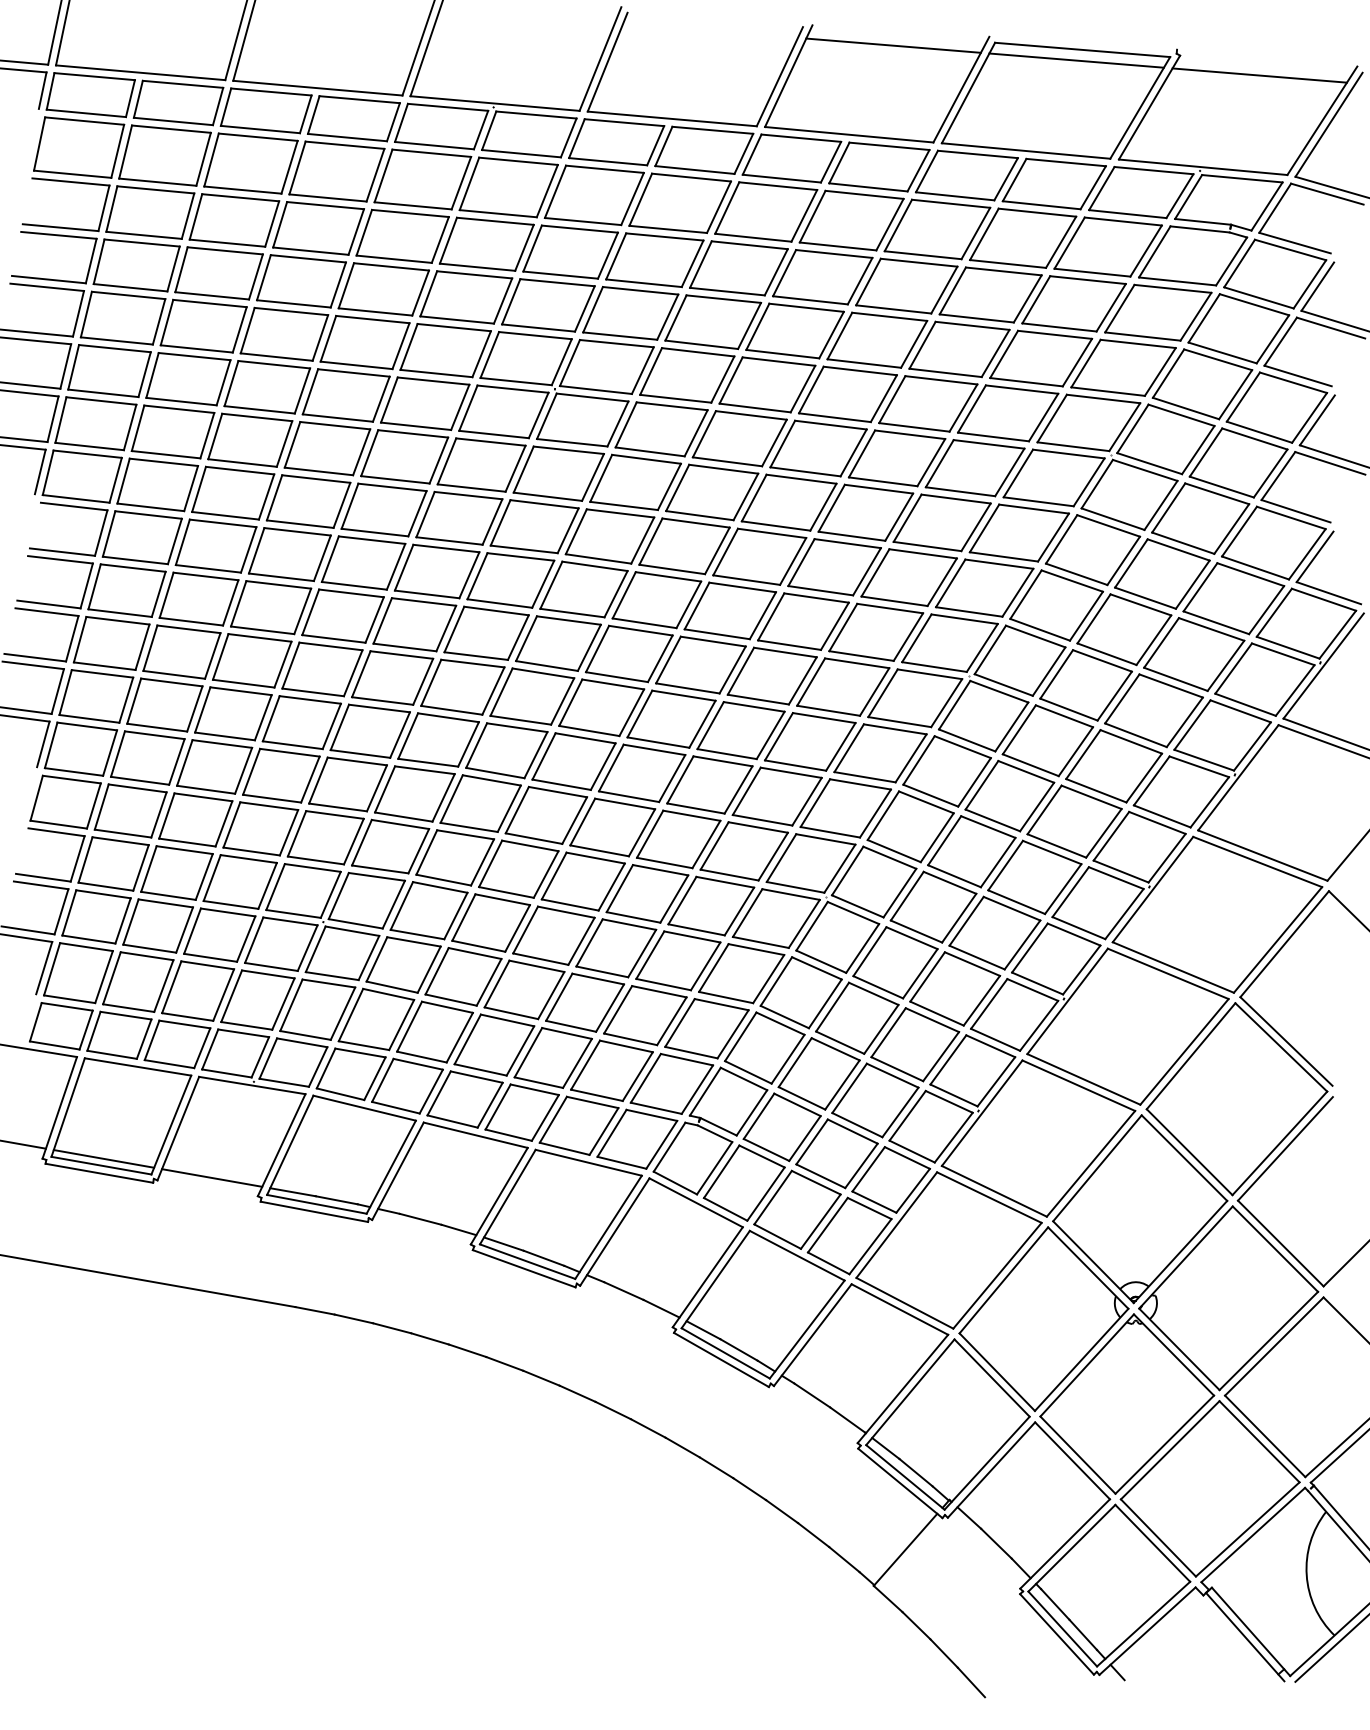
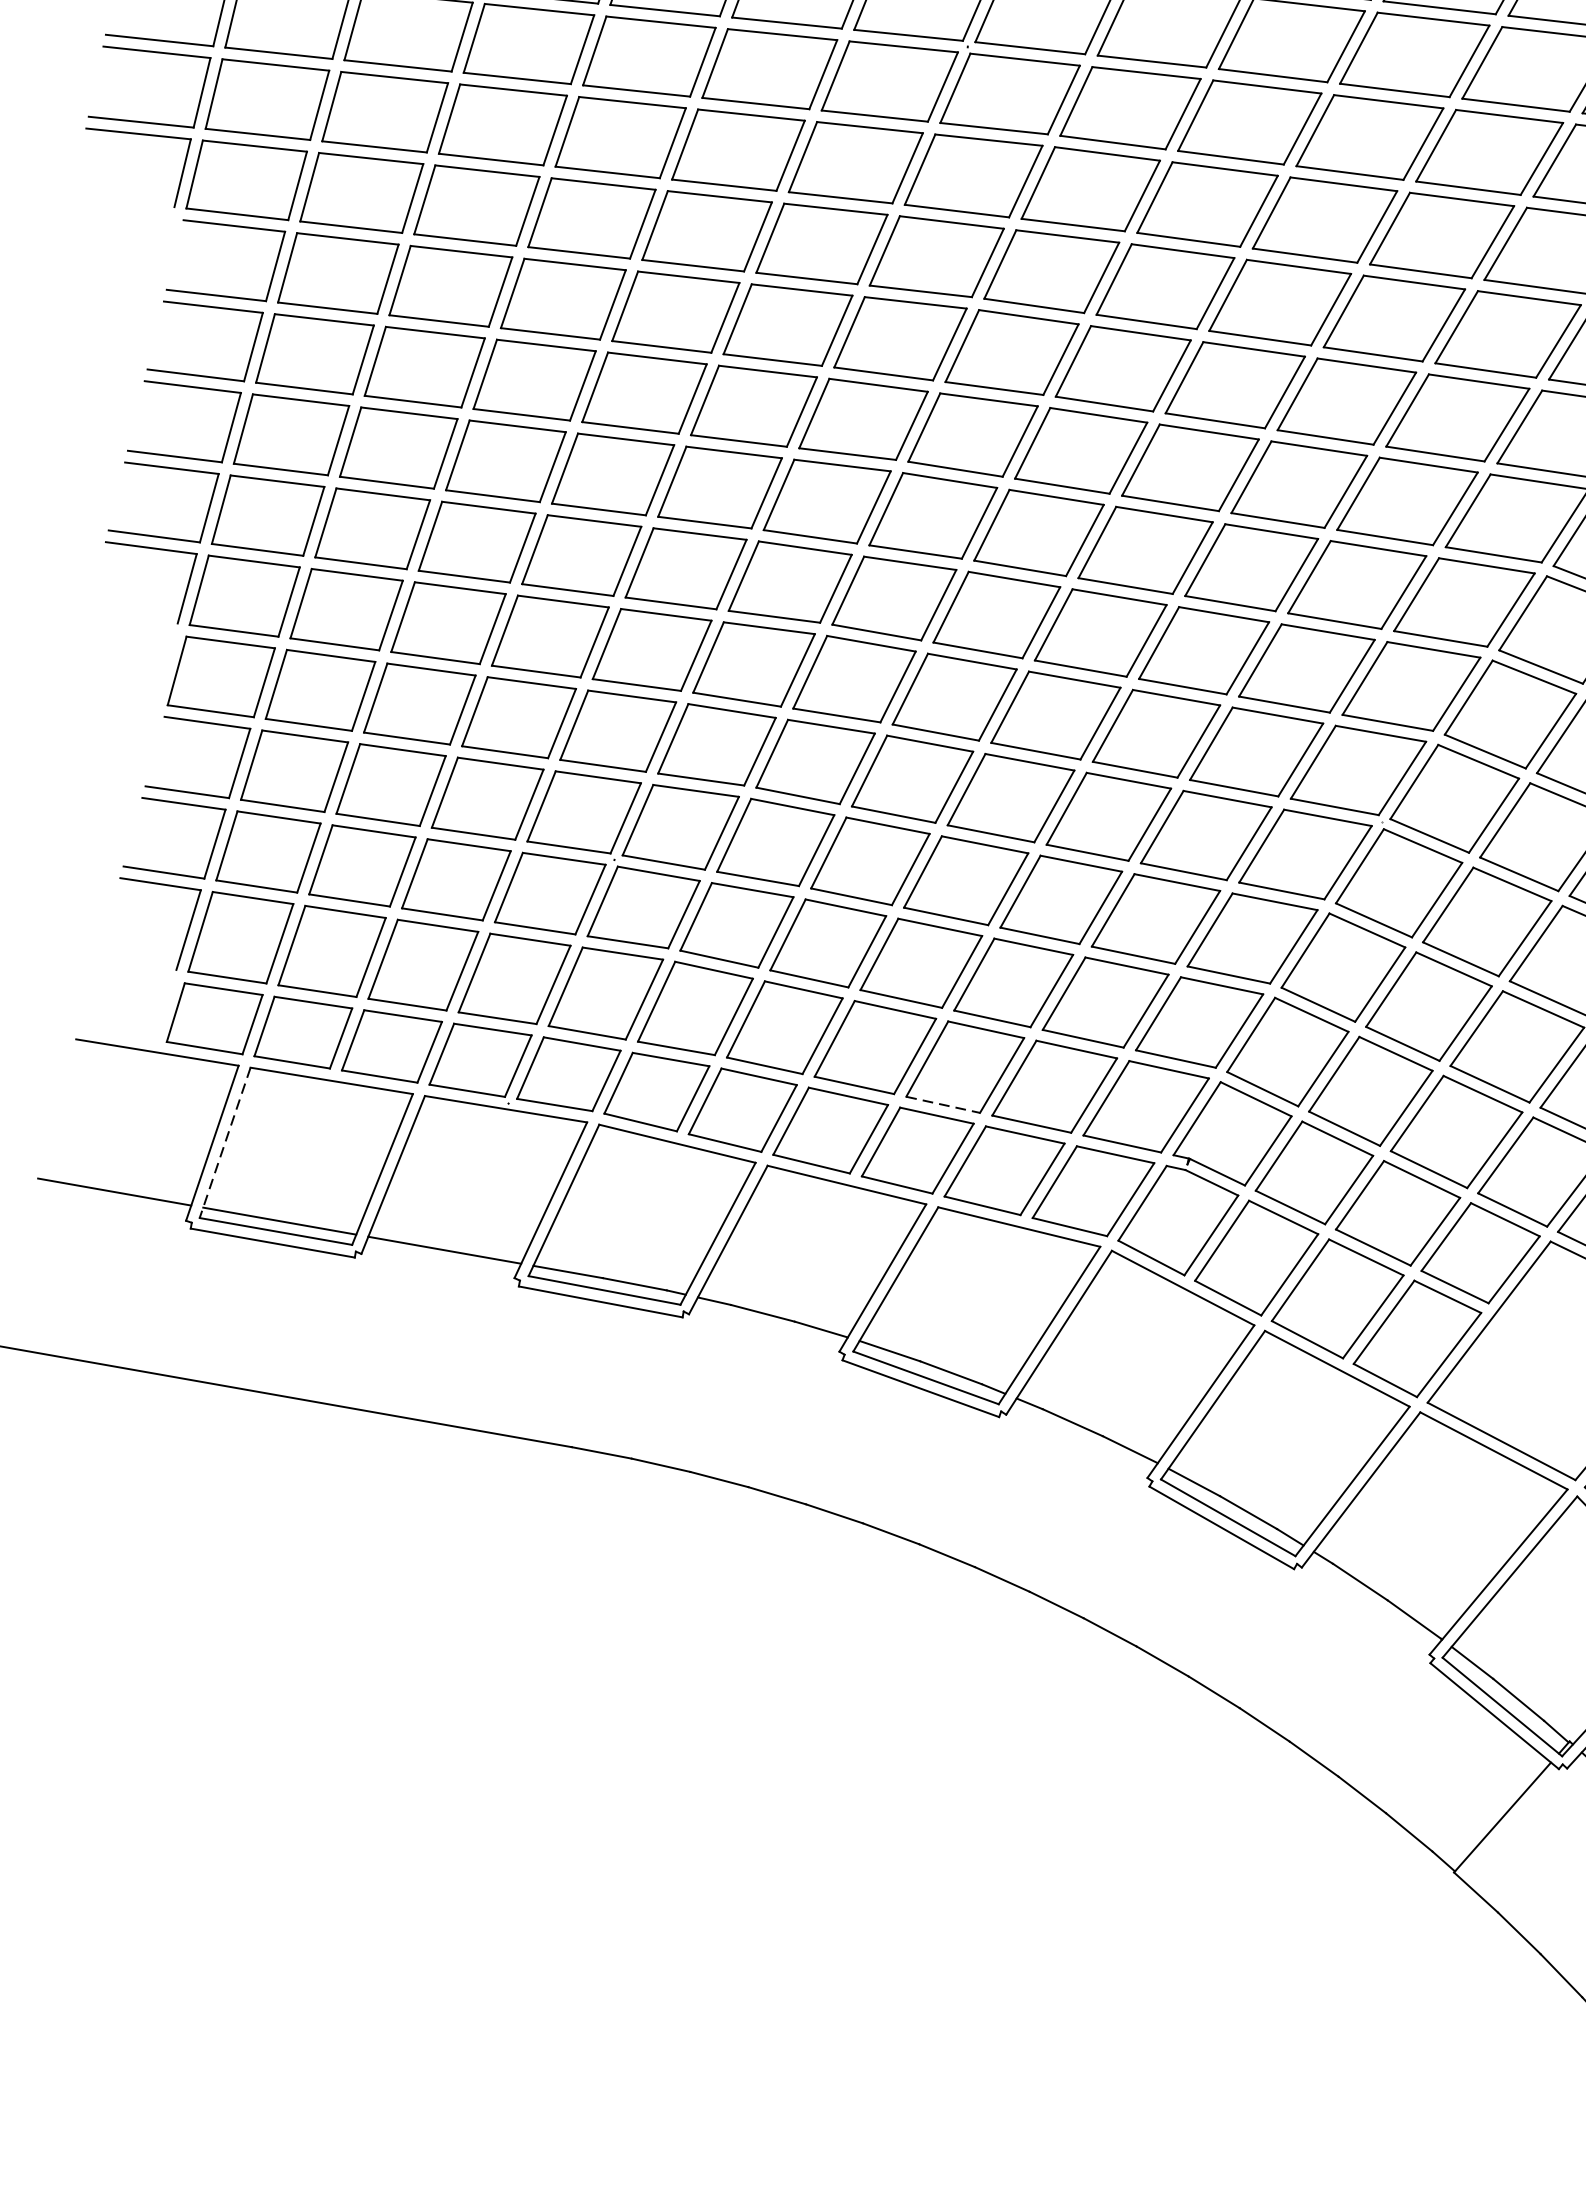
line: (538, 1082) -> (942, 1104), solid -> dashed
line: (68, 1108) -> (225, 1144), solid -> dashed

